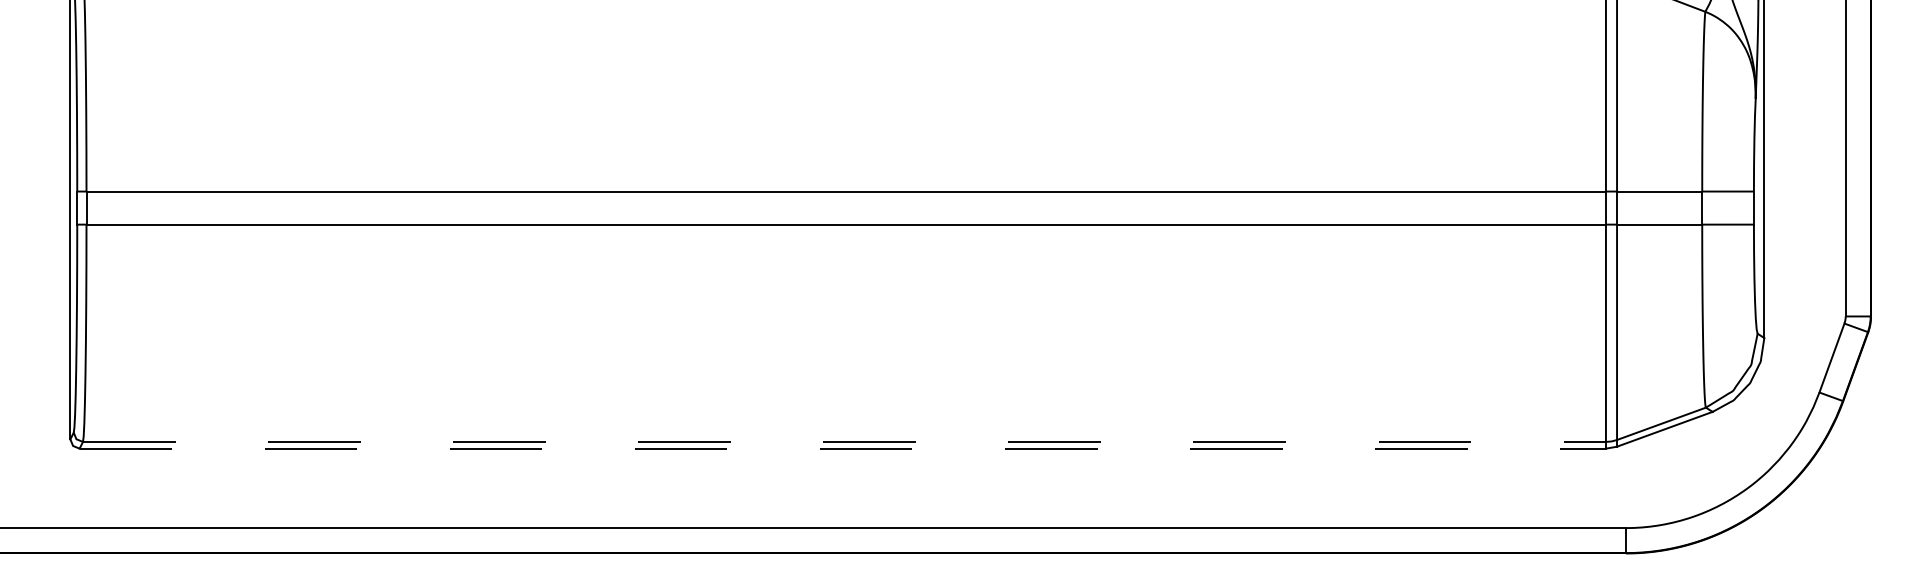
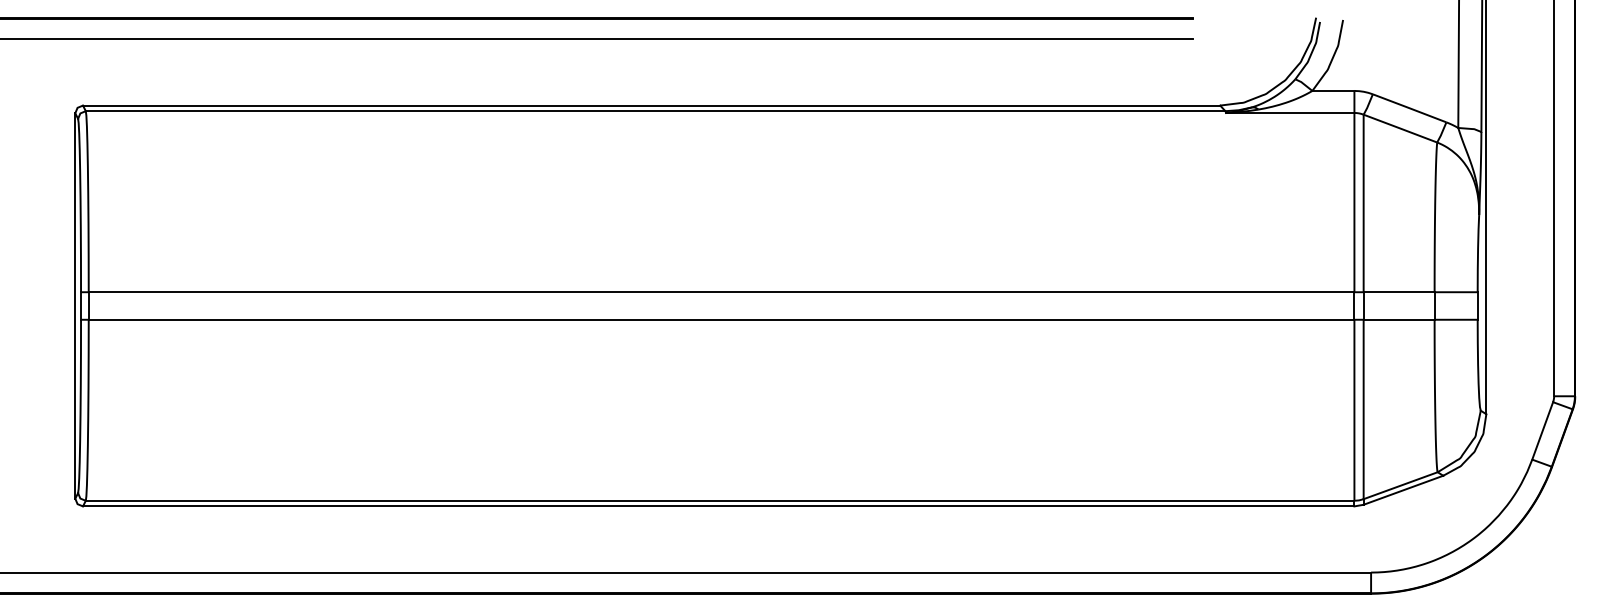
line: (844, 441) -> (720, 500), dashed -> solid
line: (842, 448) -> (718, 506), dashed -> solid

